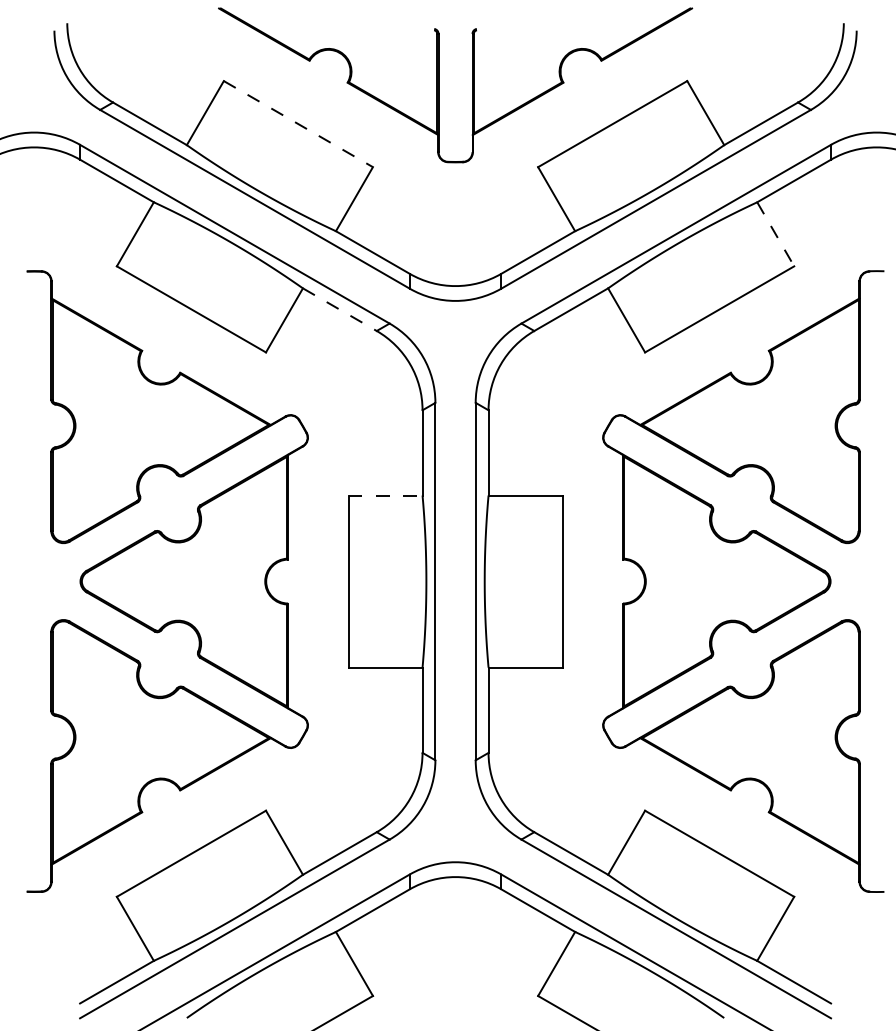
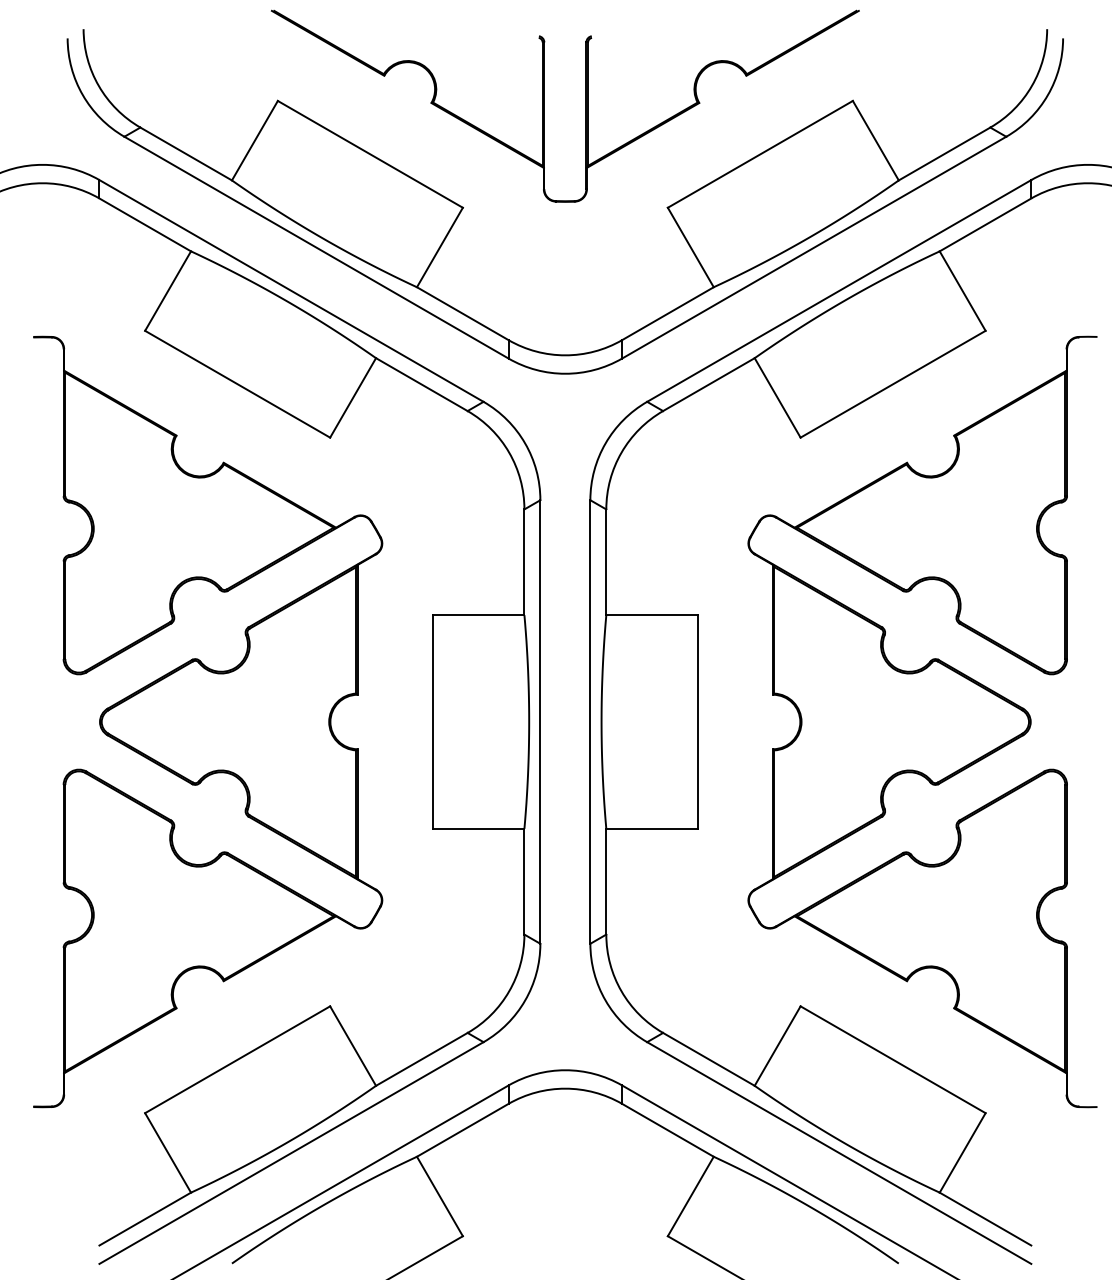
line: (298, 124) -> (370, 154), dashed -> solid
line: (775, 234) -> (962, 291), dashed -> solid
line: (339, 309) -> (421, 384), dashed -> solid
line: (385, 495) -> (478, 615), dashed -> solid

